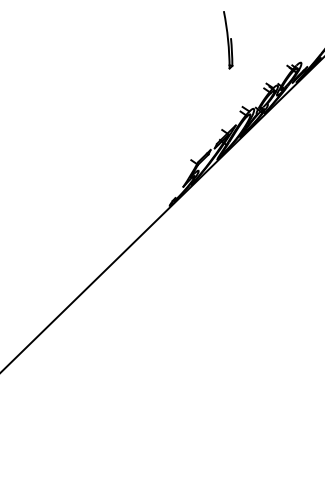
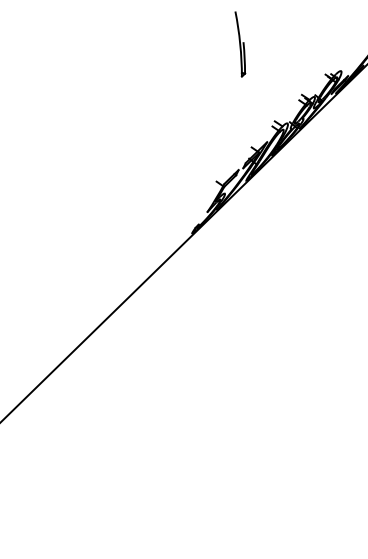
part: (228, 40) -> (240, 44), moved

